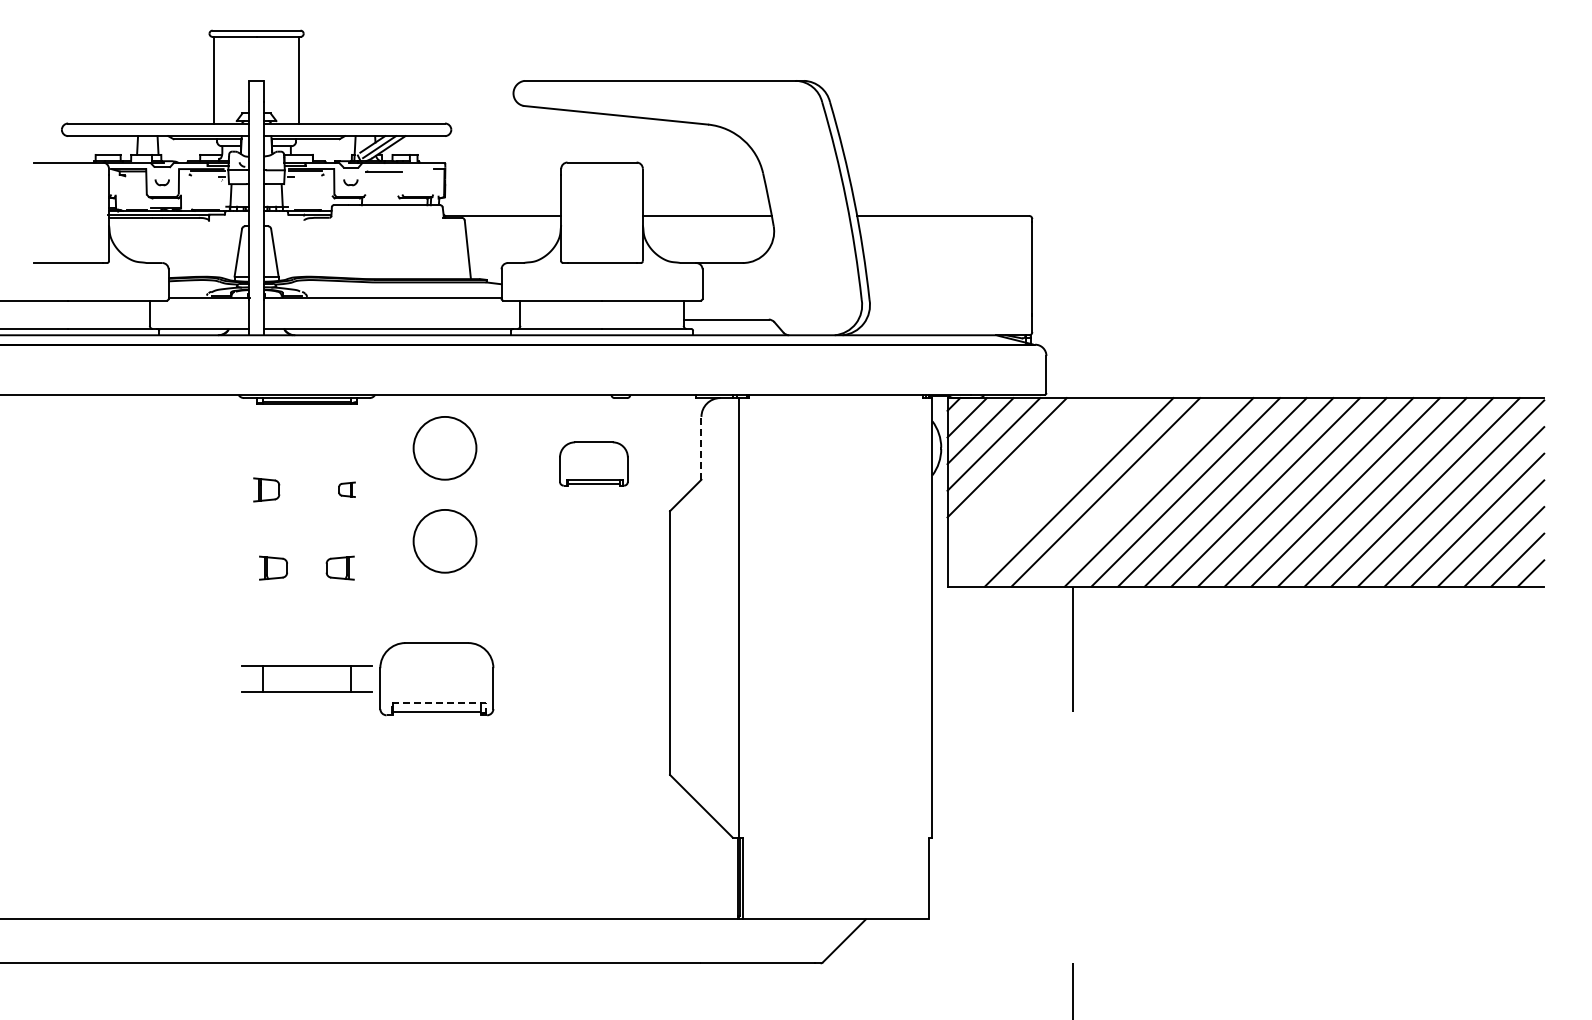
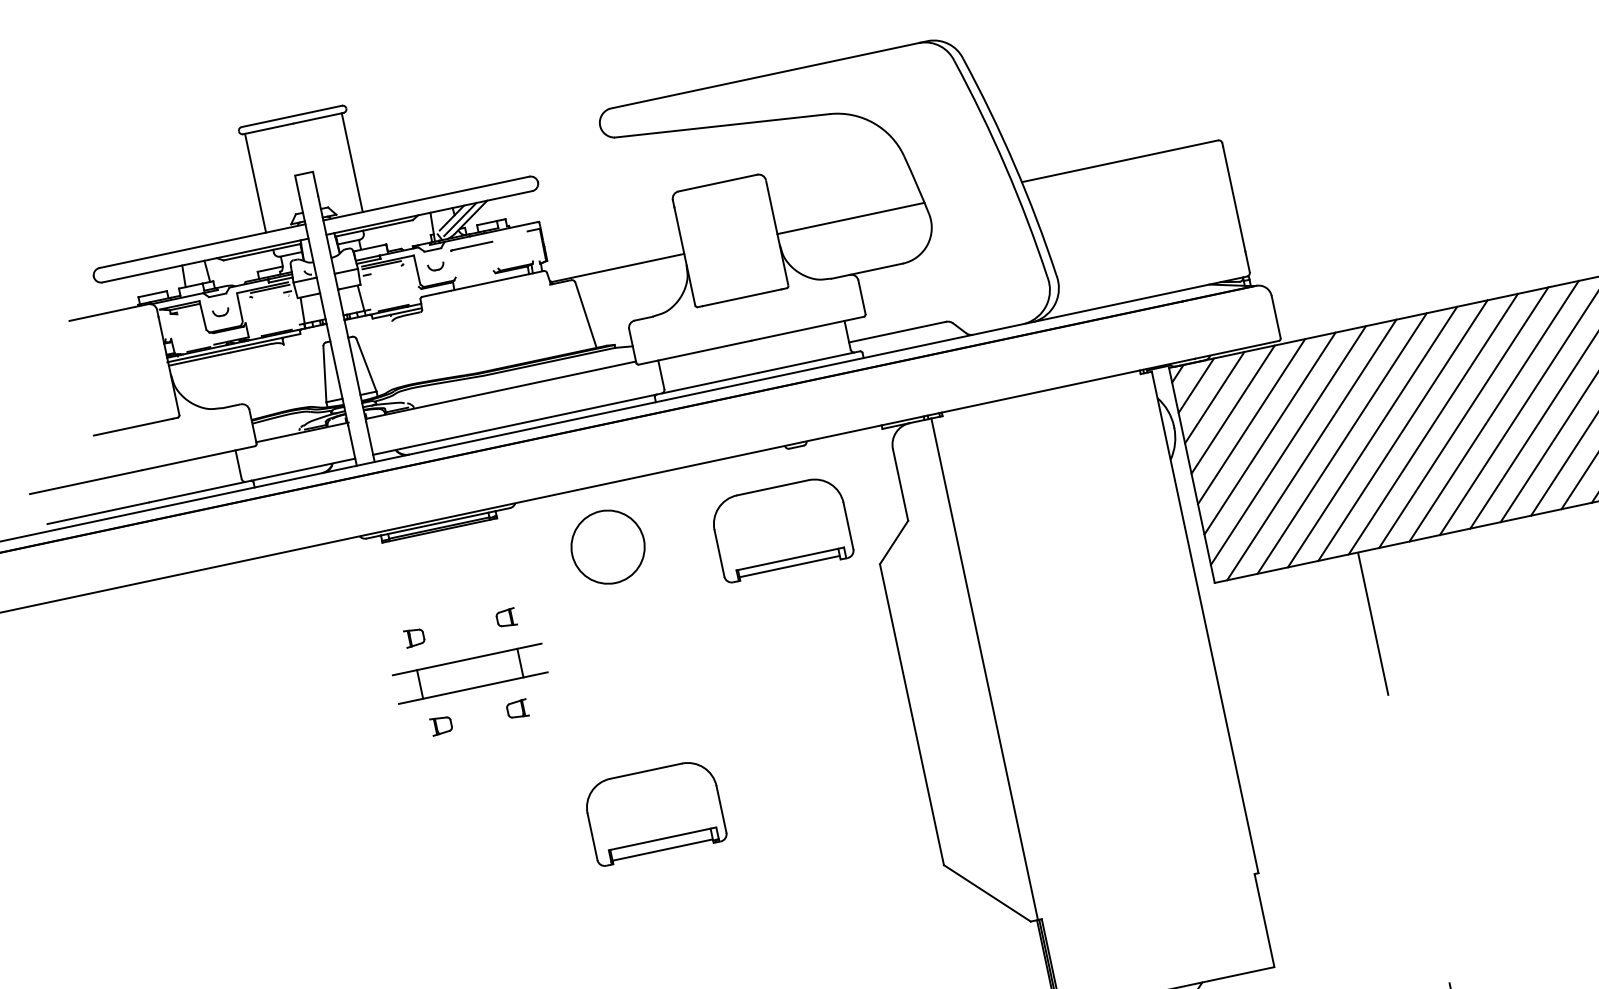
line: (701, 447) -> (900, 484), dashed -> solid
part: (593, 463) -> (781, 528), size x1.67
line: (1020, 471) -> (1270, 434), added
line: (1033, 484) -> (1288, 445), added
part: (266, 489) -> (414, 637), size x0.62
line: (1052, 492) -> (1311, 450), added
line: (1132, 492) -> (1402, 430), added
circle: (444, 541) -> (630, 653), removed
part: (273, 568) -> (441, 725), size x0.62
part: (339, 568) -> (516, 709), size x0.62
part: (306, 678) -> (469, 673), moved
line: (438, 702) -> (662, 838), dashed -> solid

